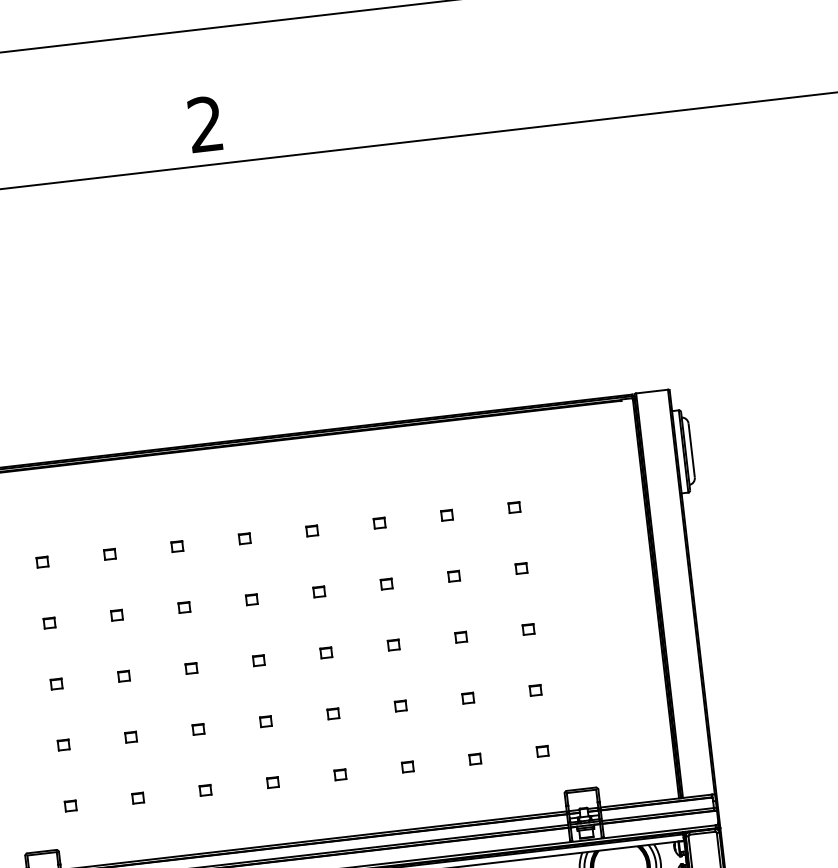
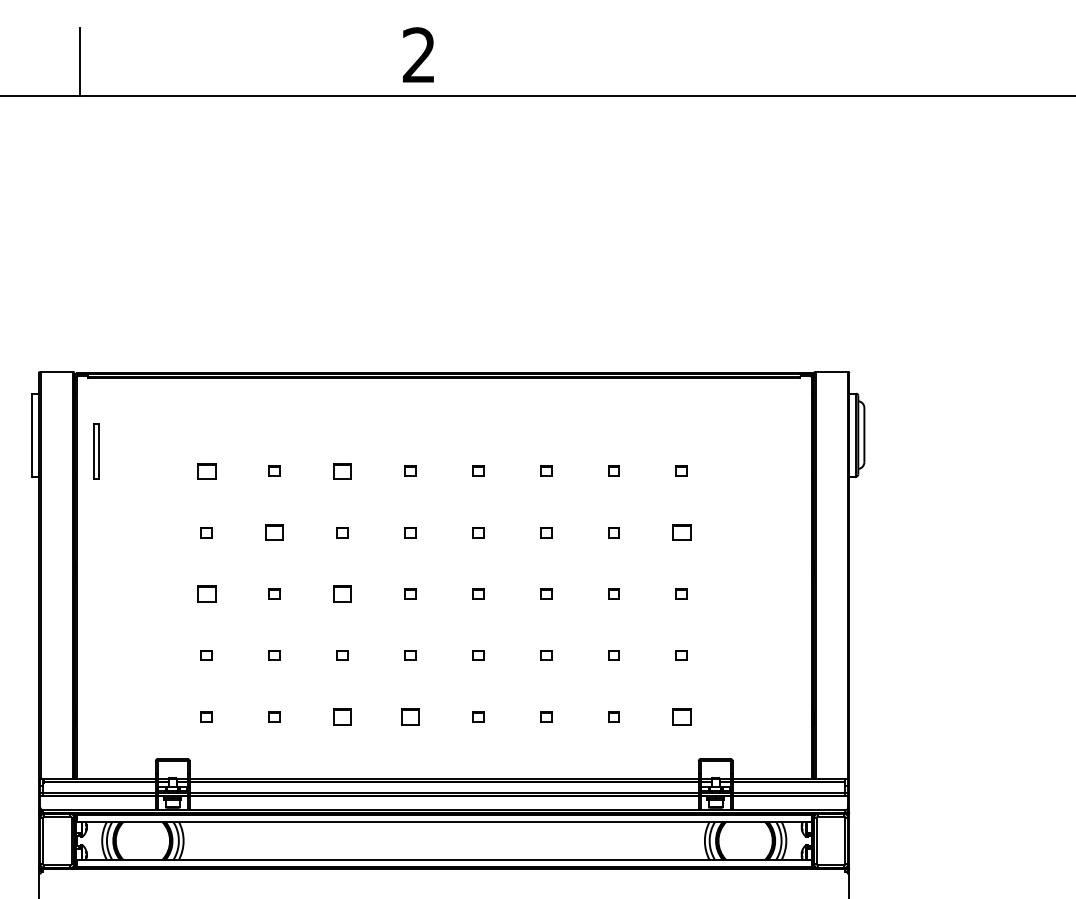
part: (177, 545) -> (342, 470), size x1.6
part: (42, 561) -> (206, 470), size x1.6
part: (521, 568) -> (681, 532), size x1.6
part: (116, 615) -> (274, 532), size x1.6
part: (191, 667) -> (342, 593), size x1.6
part: (56, 683) -> (206, 593), size x1.6
part: (542, 751) -> (681, 716), size x1.6
part: (273, 782) -> (410, 716), size x1.6
part: (205, 790) -> (342, 716), size x1.6

